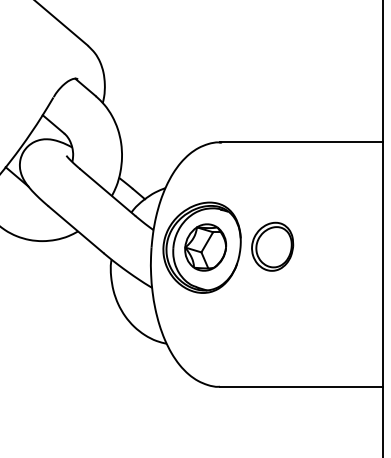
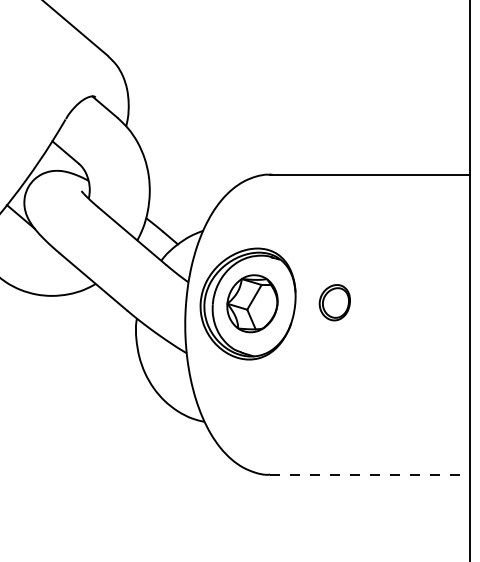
part: (272, 246) -> (334, 302), size x0.6
line: (301, 386) -> (370, 474), solid -> dashed

